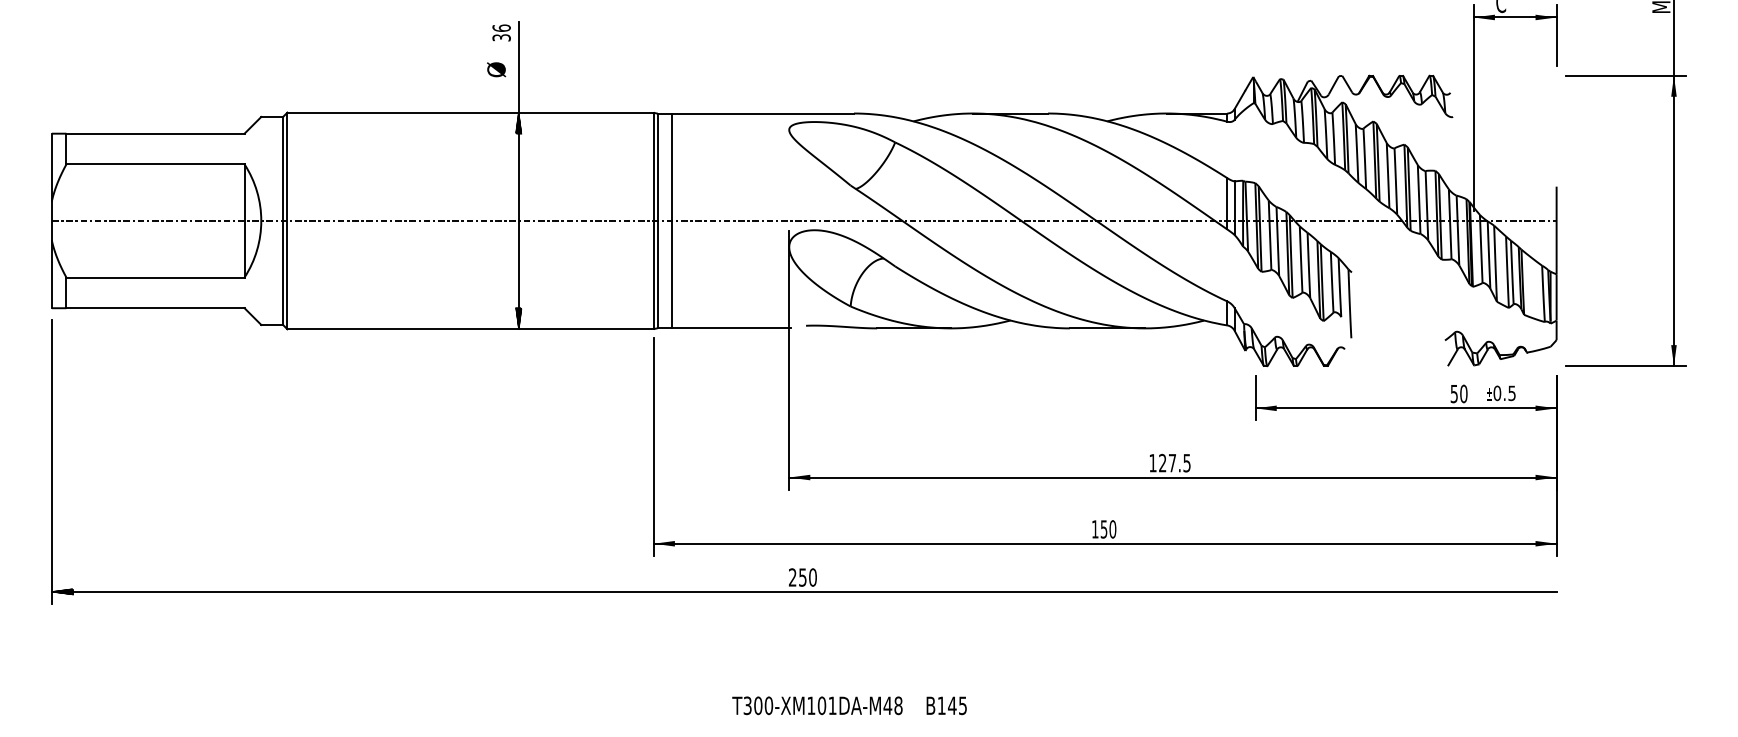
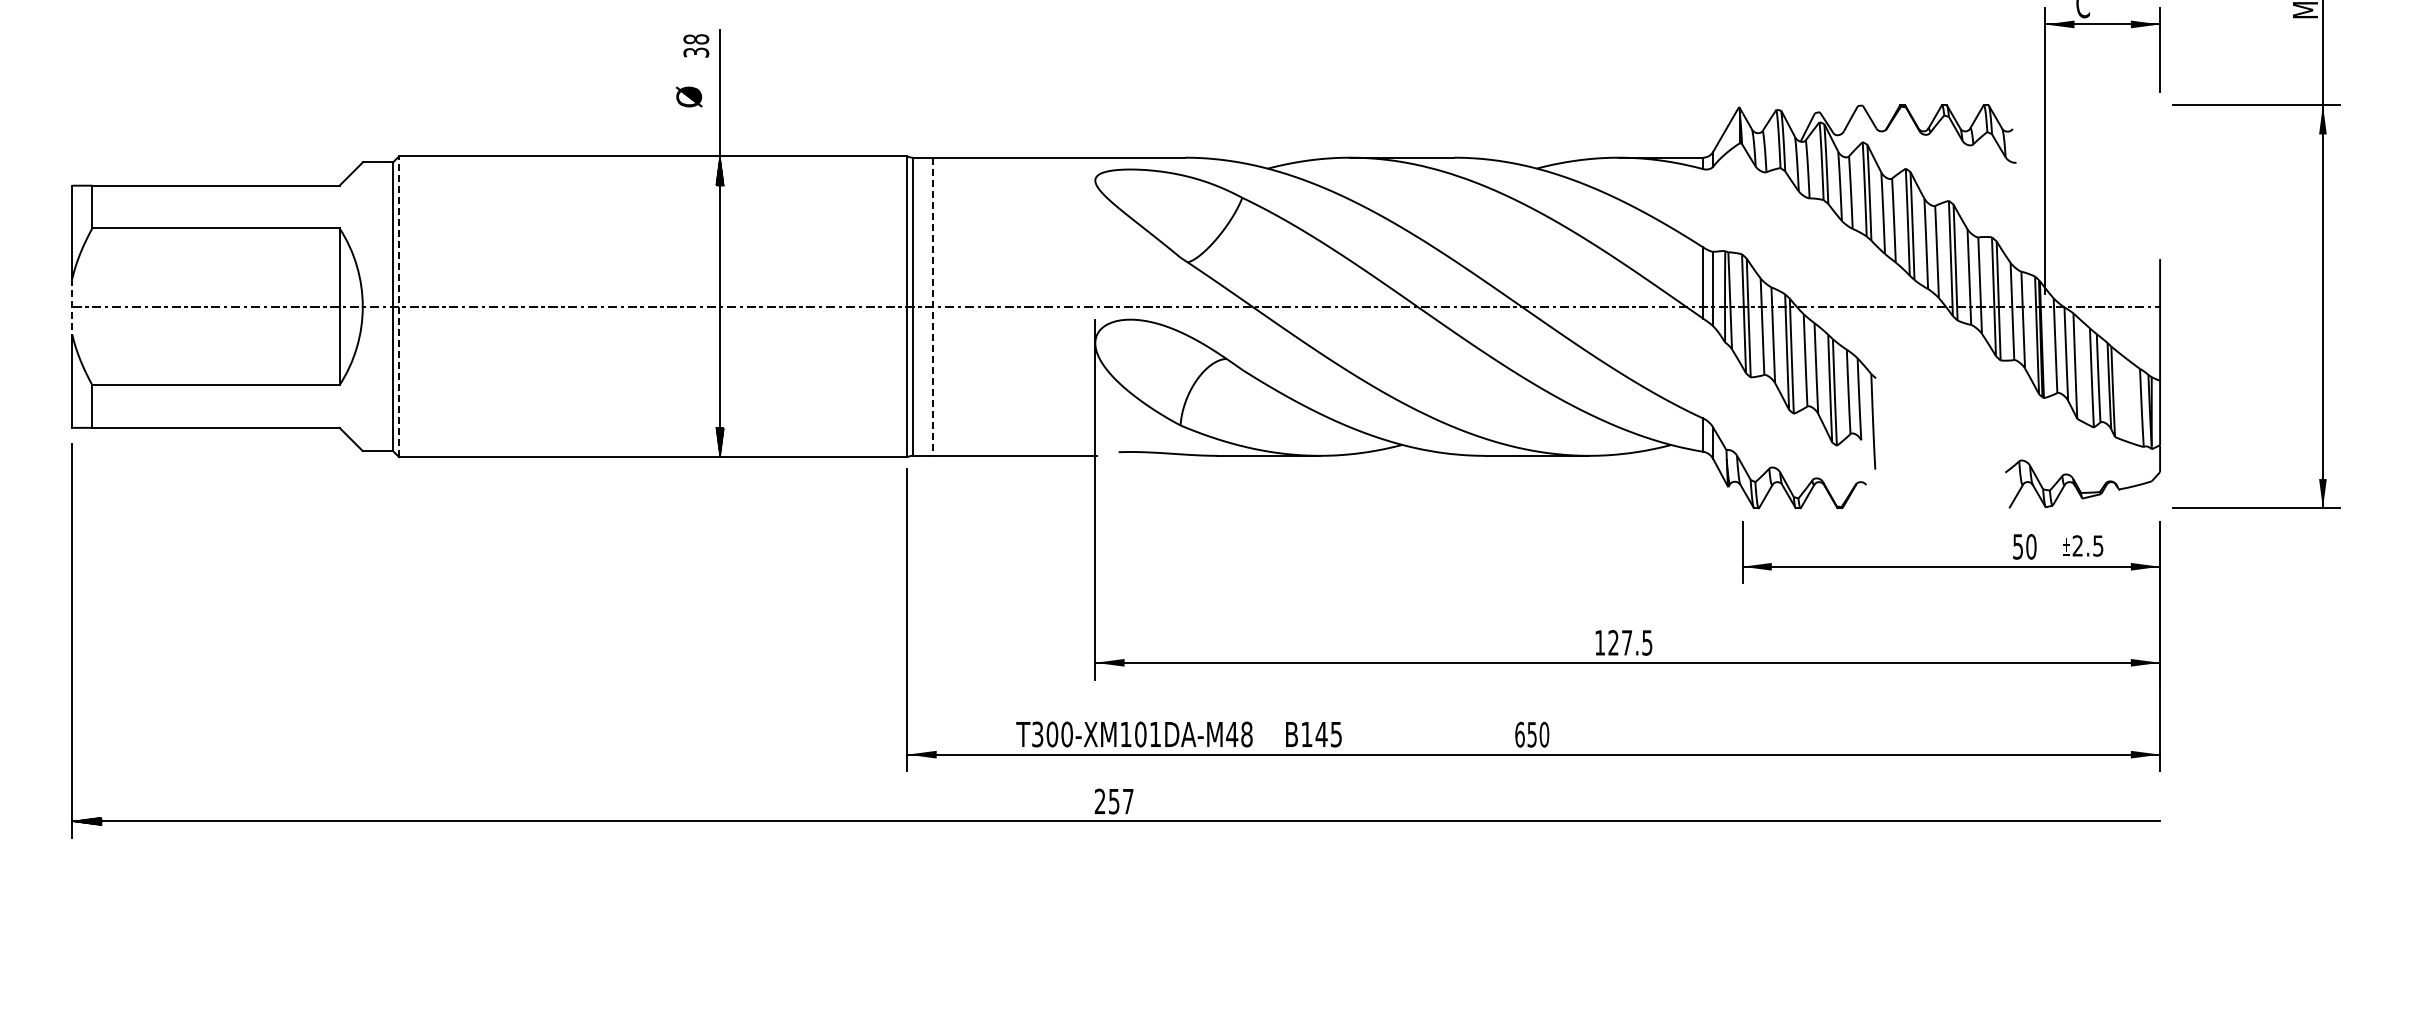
text: (501, 28) -> (696, 39), 36 -> 38
line: (52, 220) -> (72, 306), solid -> dashed
line: (287, 220) -> (399, 306), solid -> dashed
line: (671, 221) -> (932, 307), solid -> dashed
text: (1497, 393) -> (2077, 545), 0.5 -> 2.5
text: (1094, 529) -> (1519, 734), 150 -> 650
text: (812, 577) -> (1127, 801), 250 -> 257
text: (849, 705) -> (1178, 734), moved

